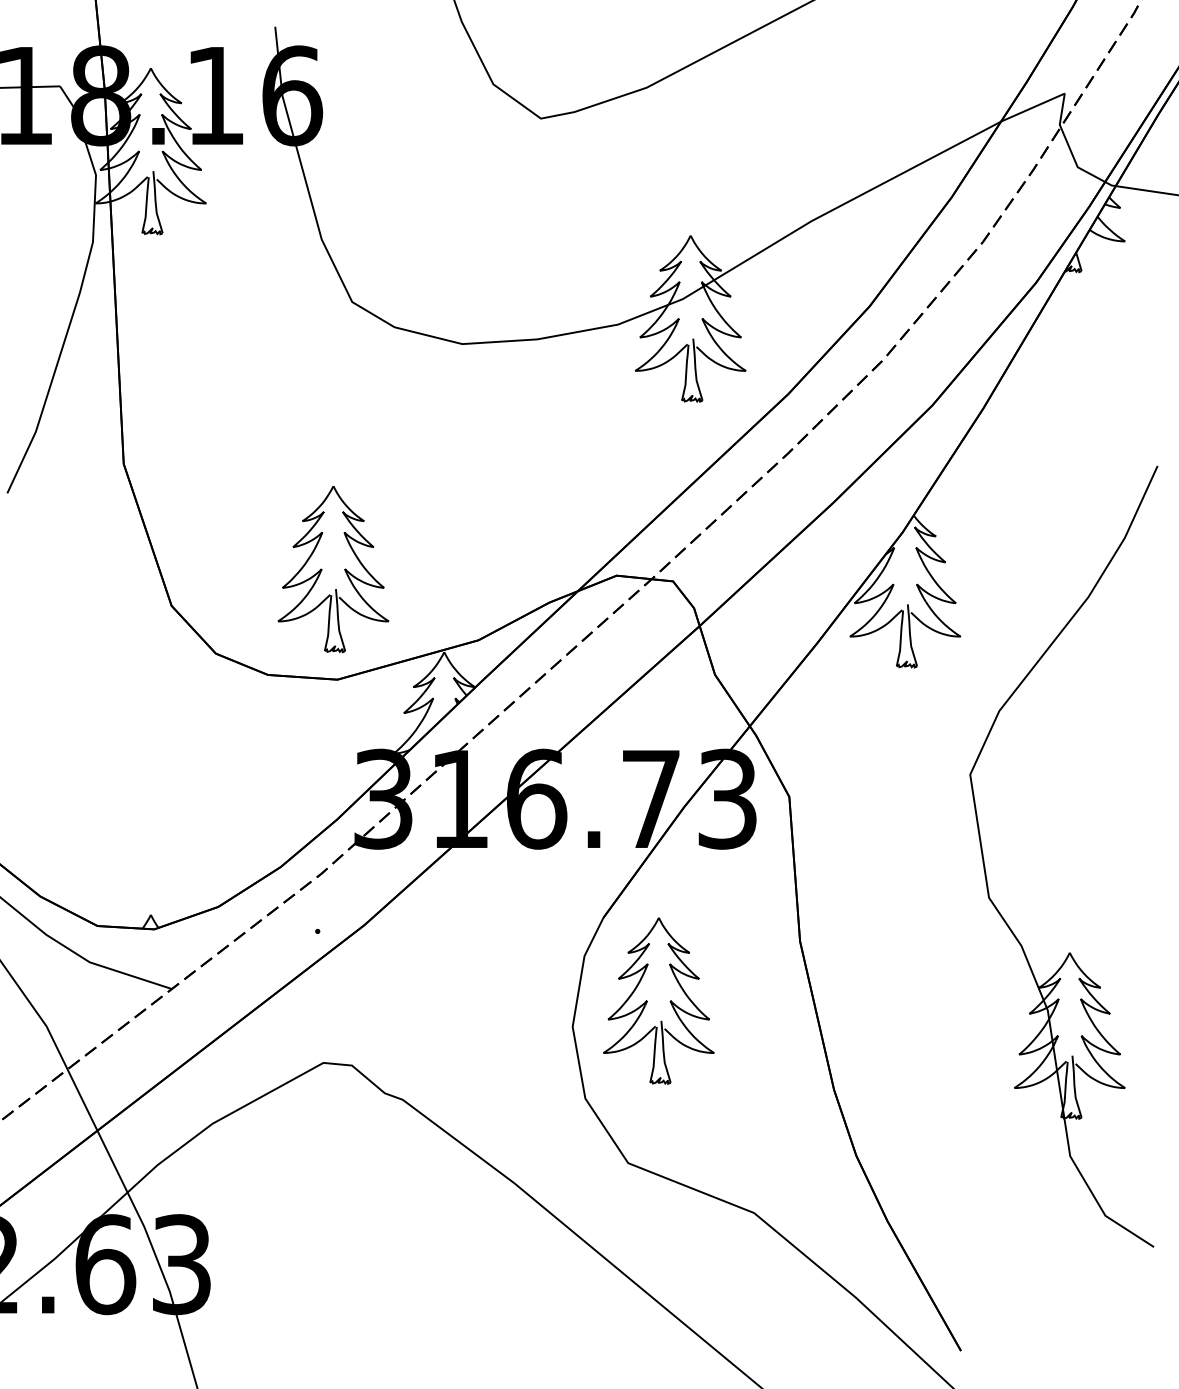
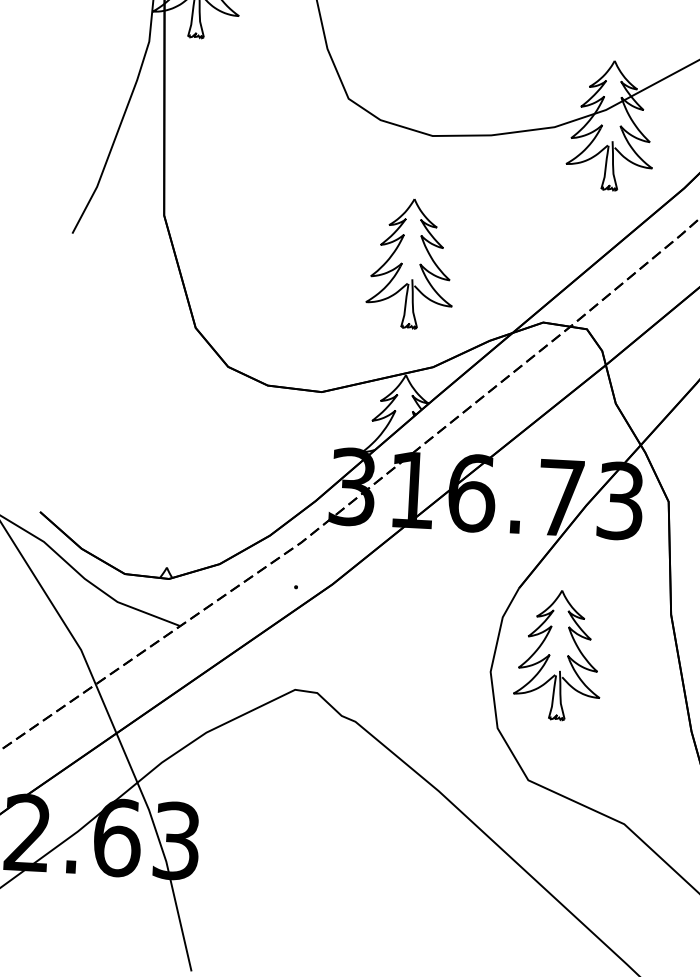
part: (322, 569) -> (402, 263), moved

